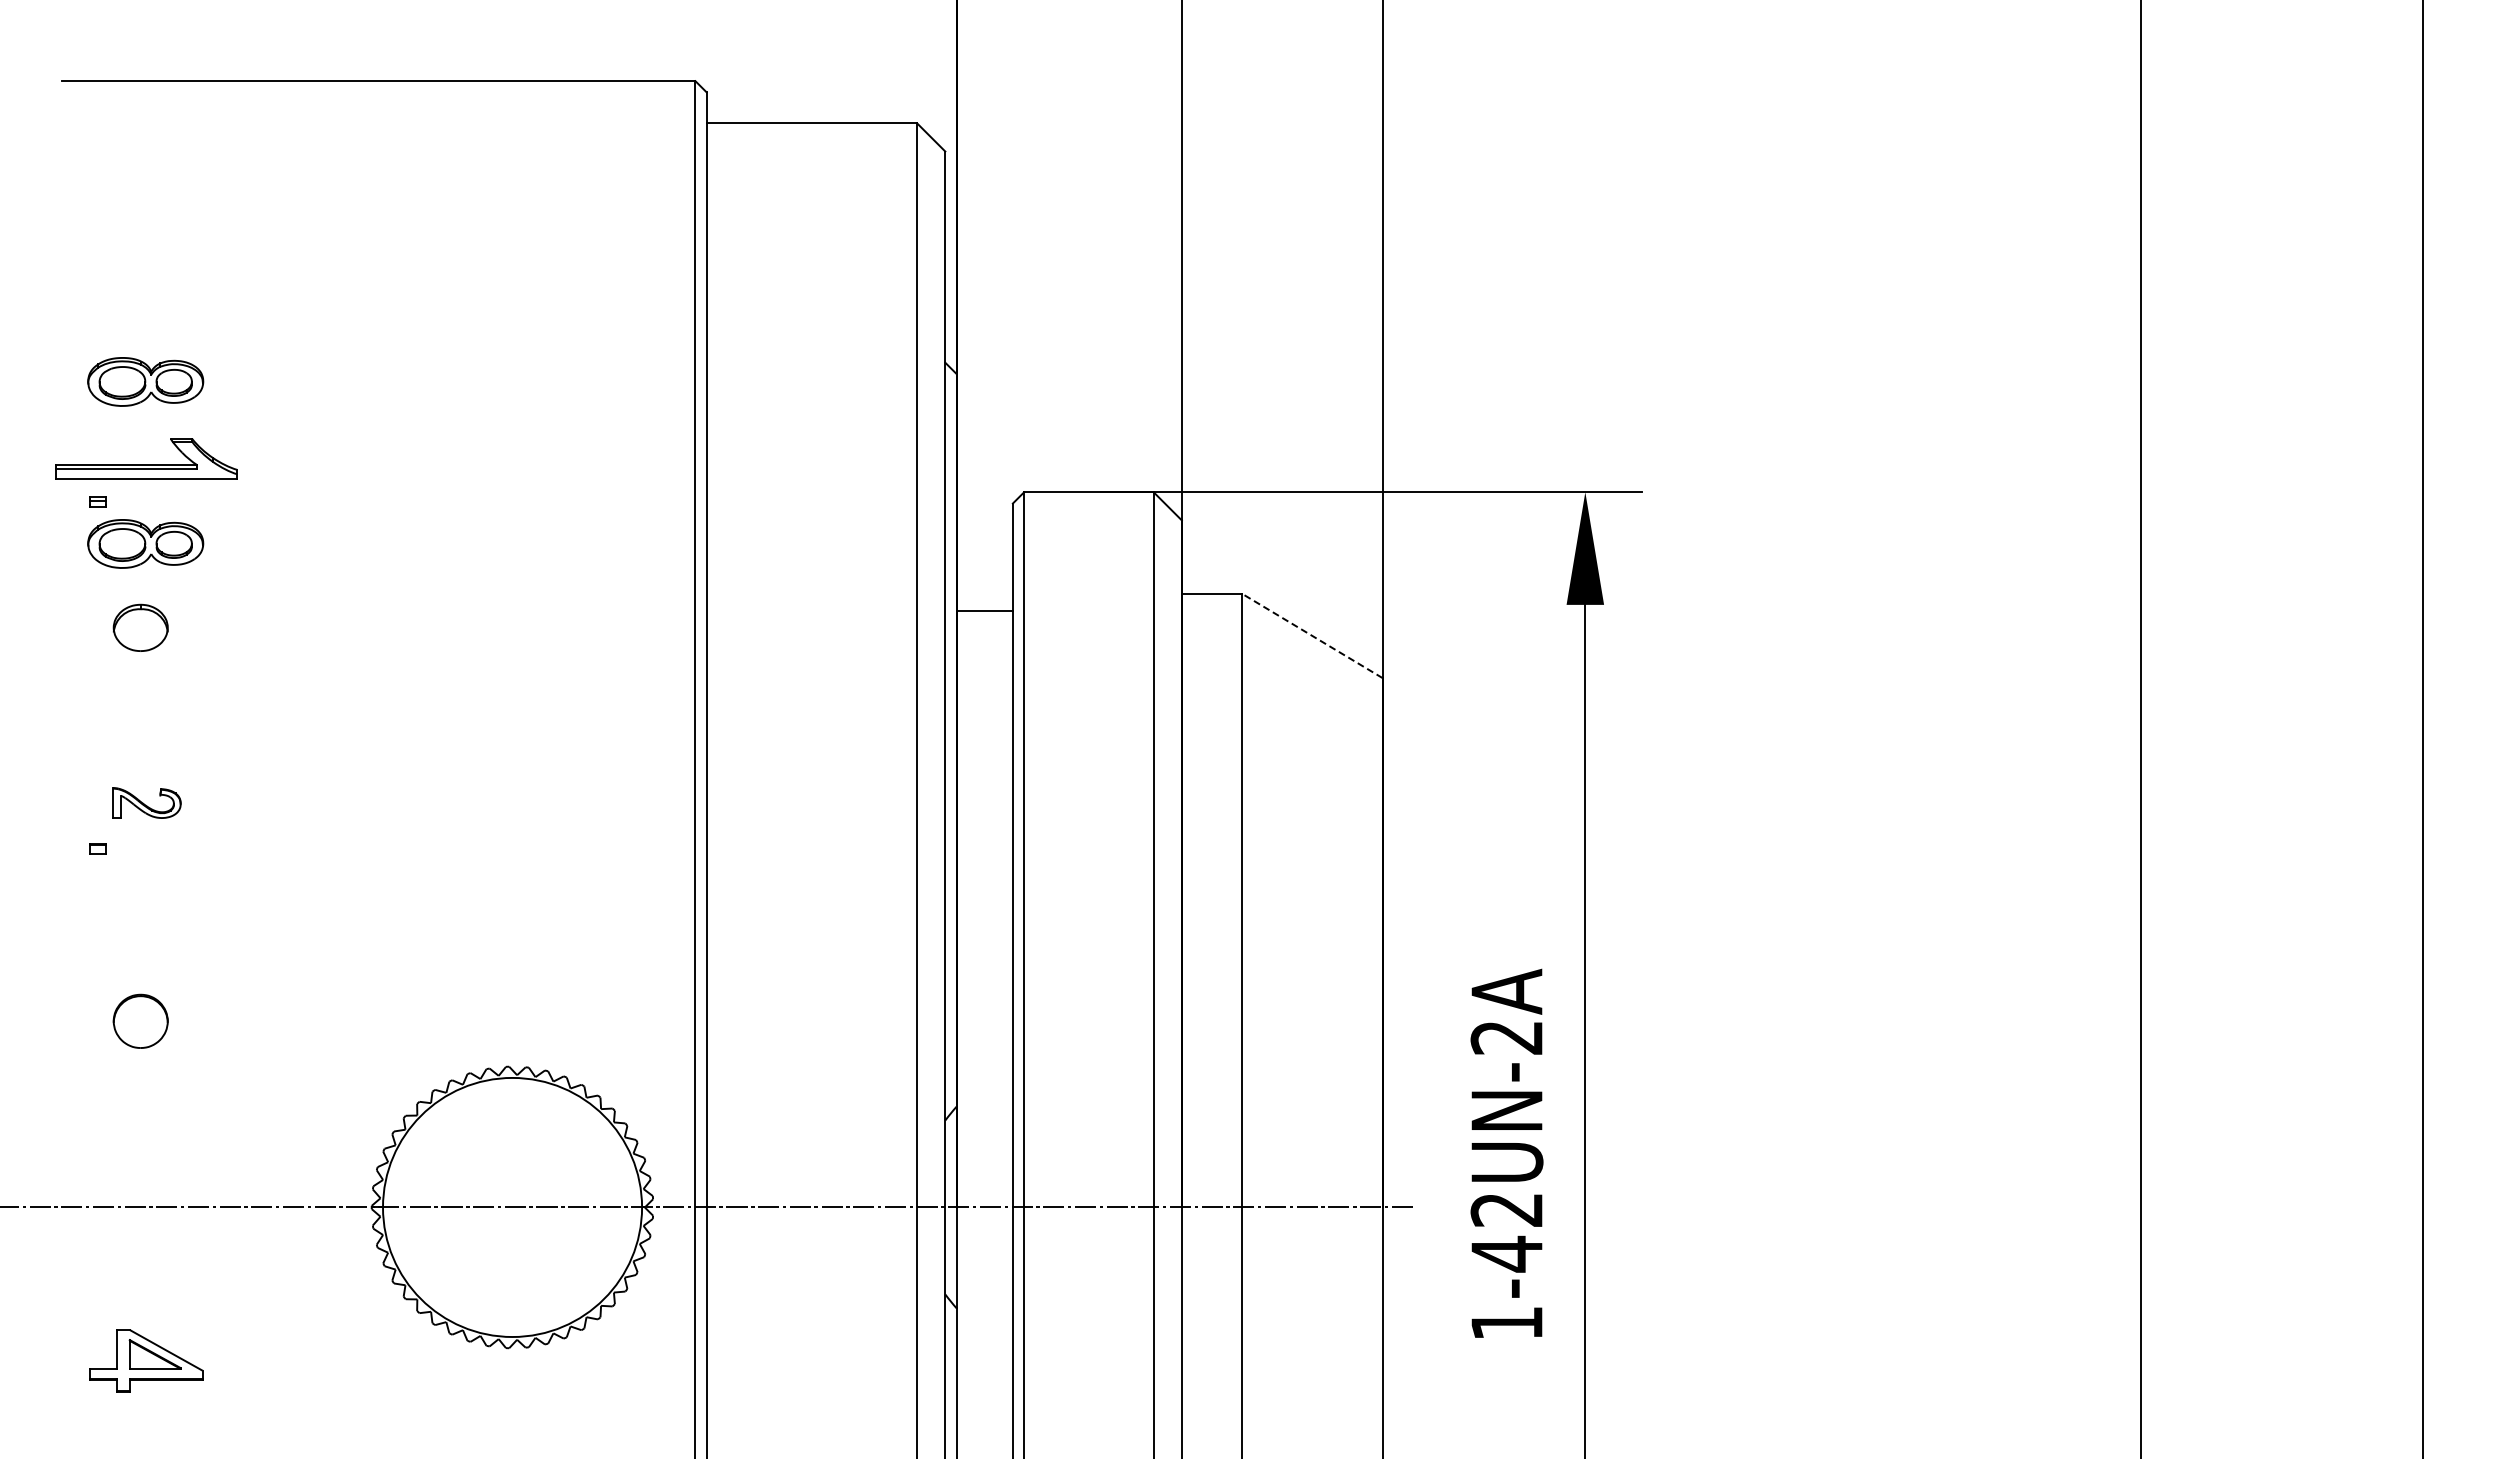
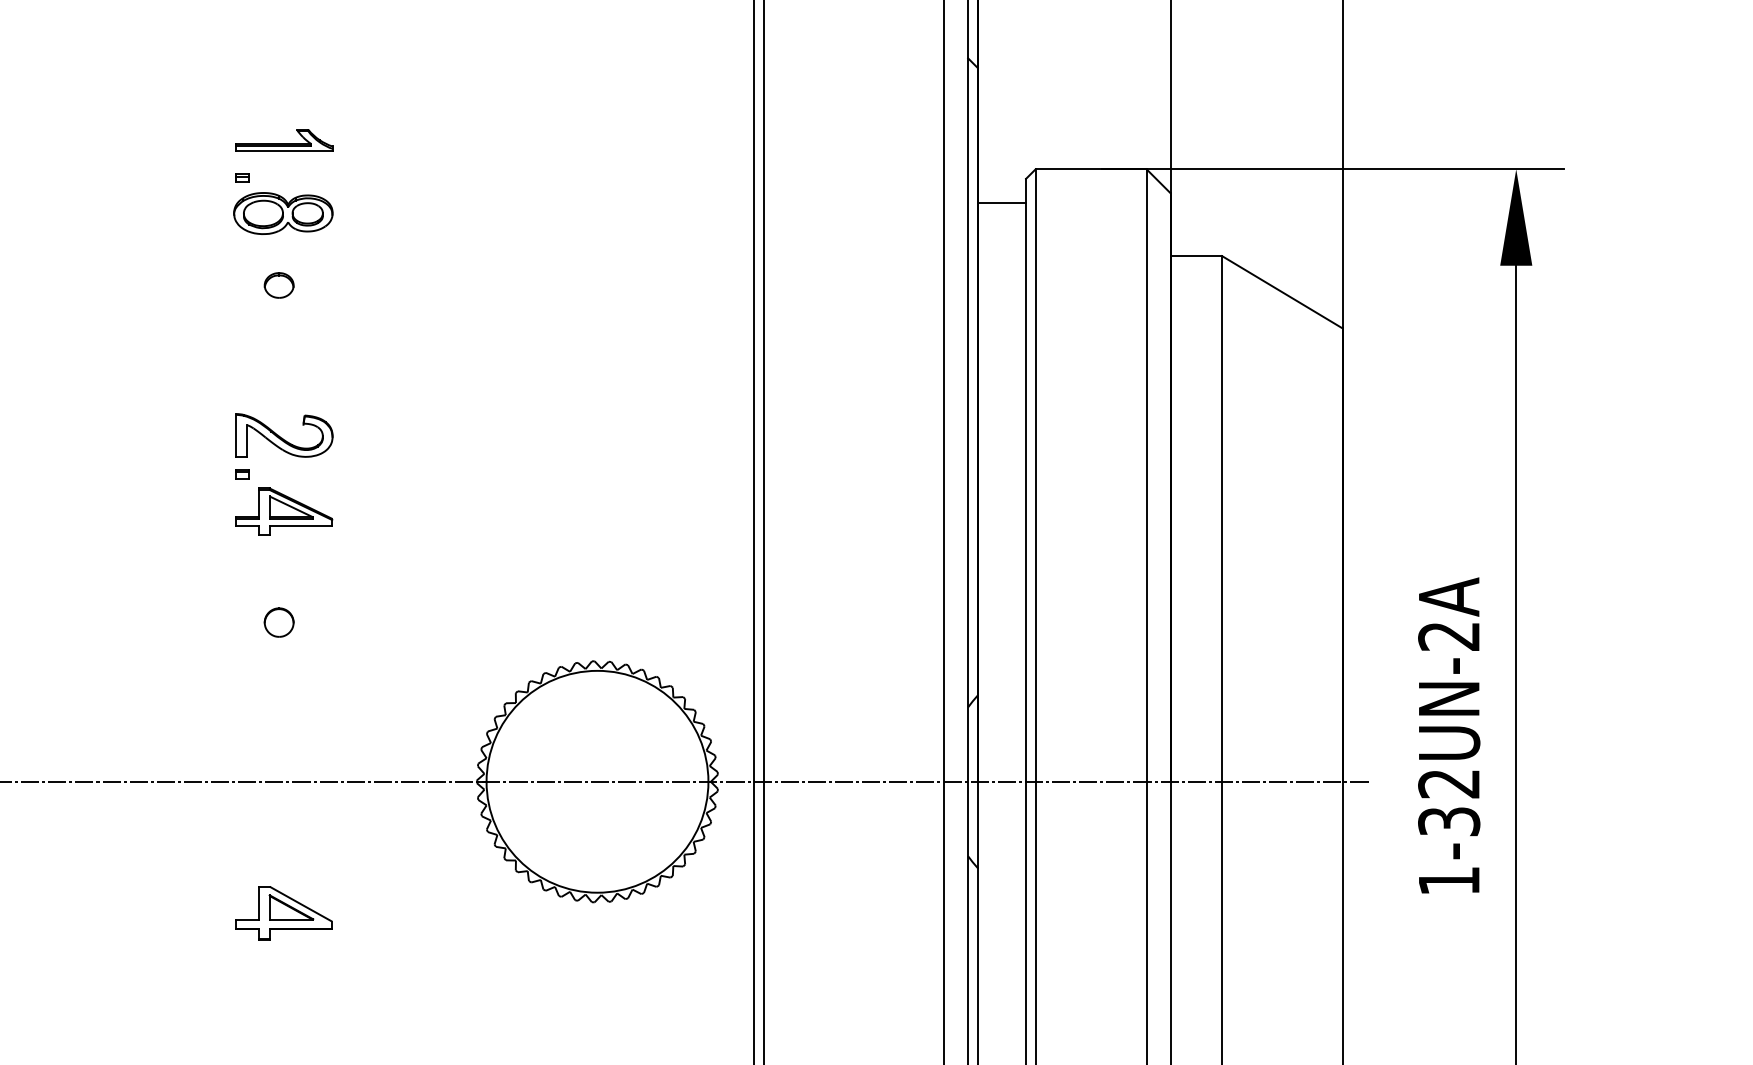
part: (145, 381) -> (283, 74), removed
part: (146, 458) -> (284, 140), size x0.62
line: (984, 610) -> (1001, 202), moved
part: (140, 627) -> (278, 285), size x0.62
line: (1311, 635) -> (1281, 291), dashed -> solid
part: (146, 802) -> (284, 434), size x1.67
part: (146, 891) -> (284, 511), added
part: (140, 1021) -> (278, 622), size x0.62
text: (1506, 1253) -> (1448, 821), 1-42UN-2A -> 1-32UN-2A

